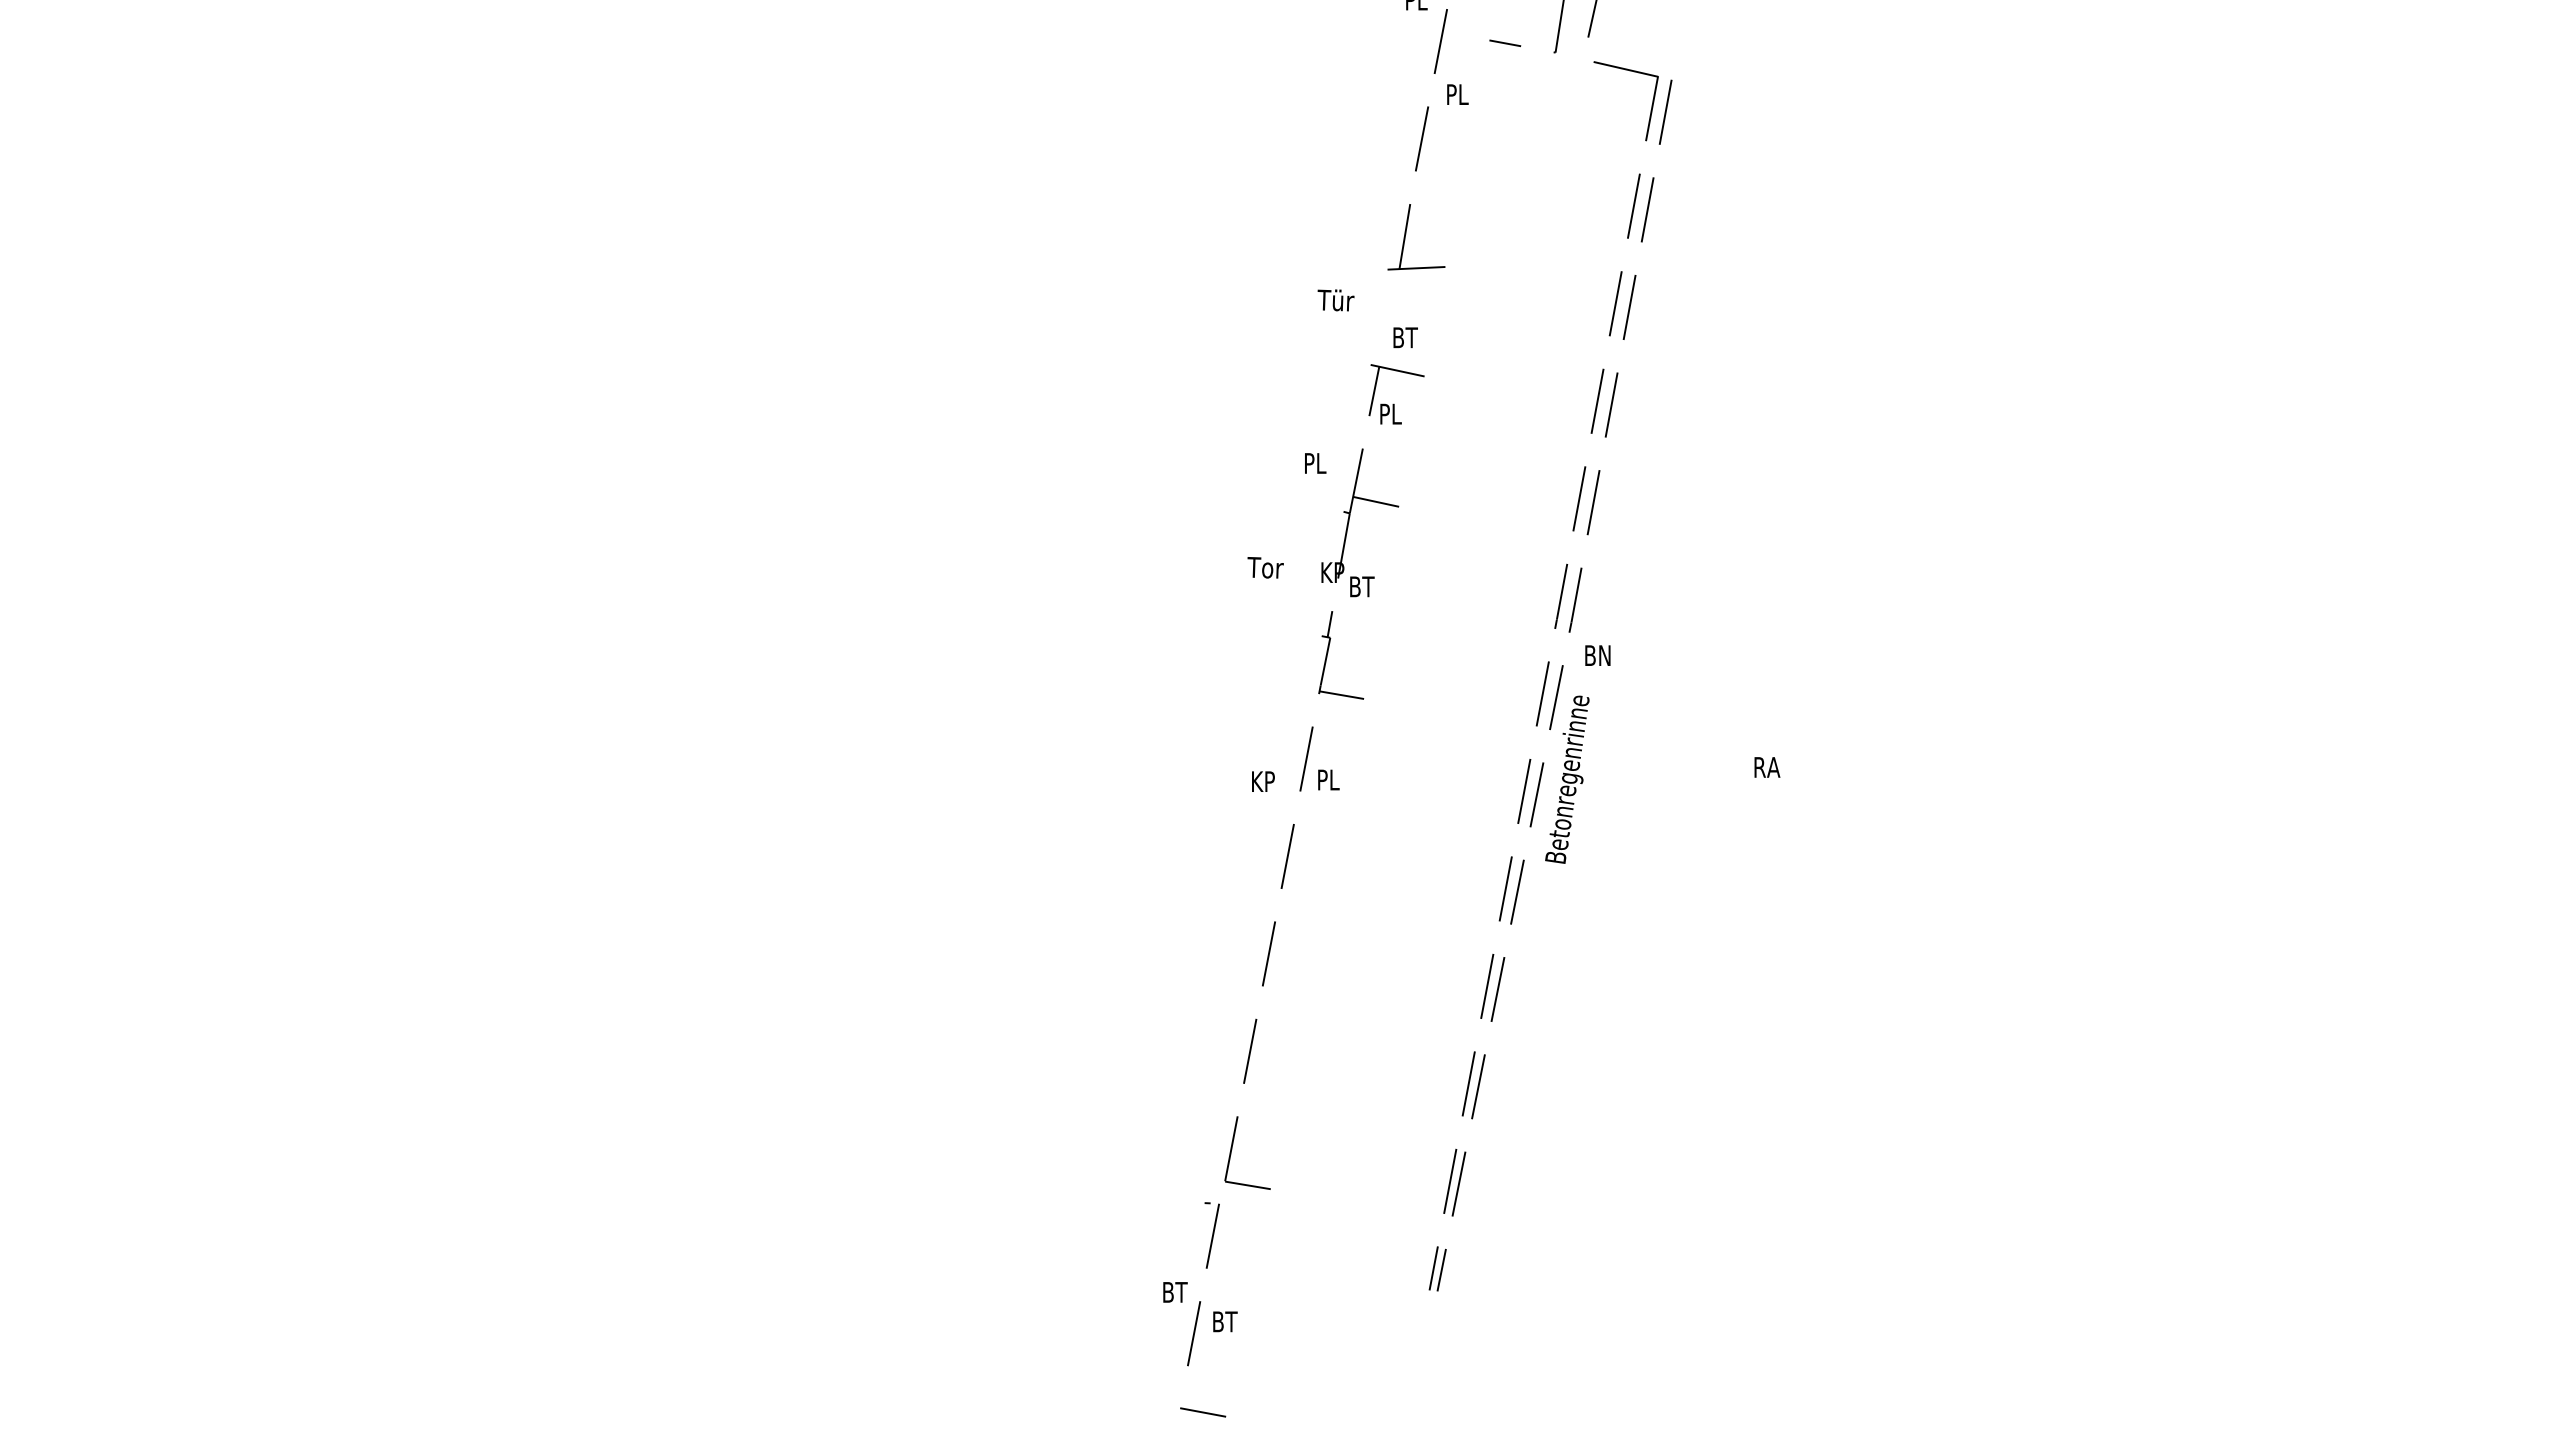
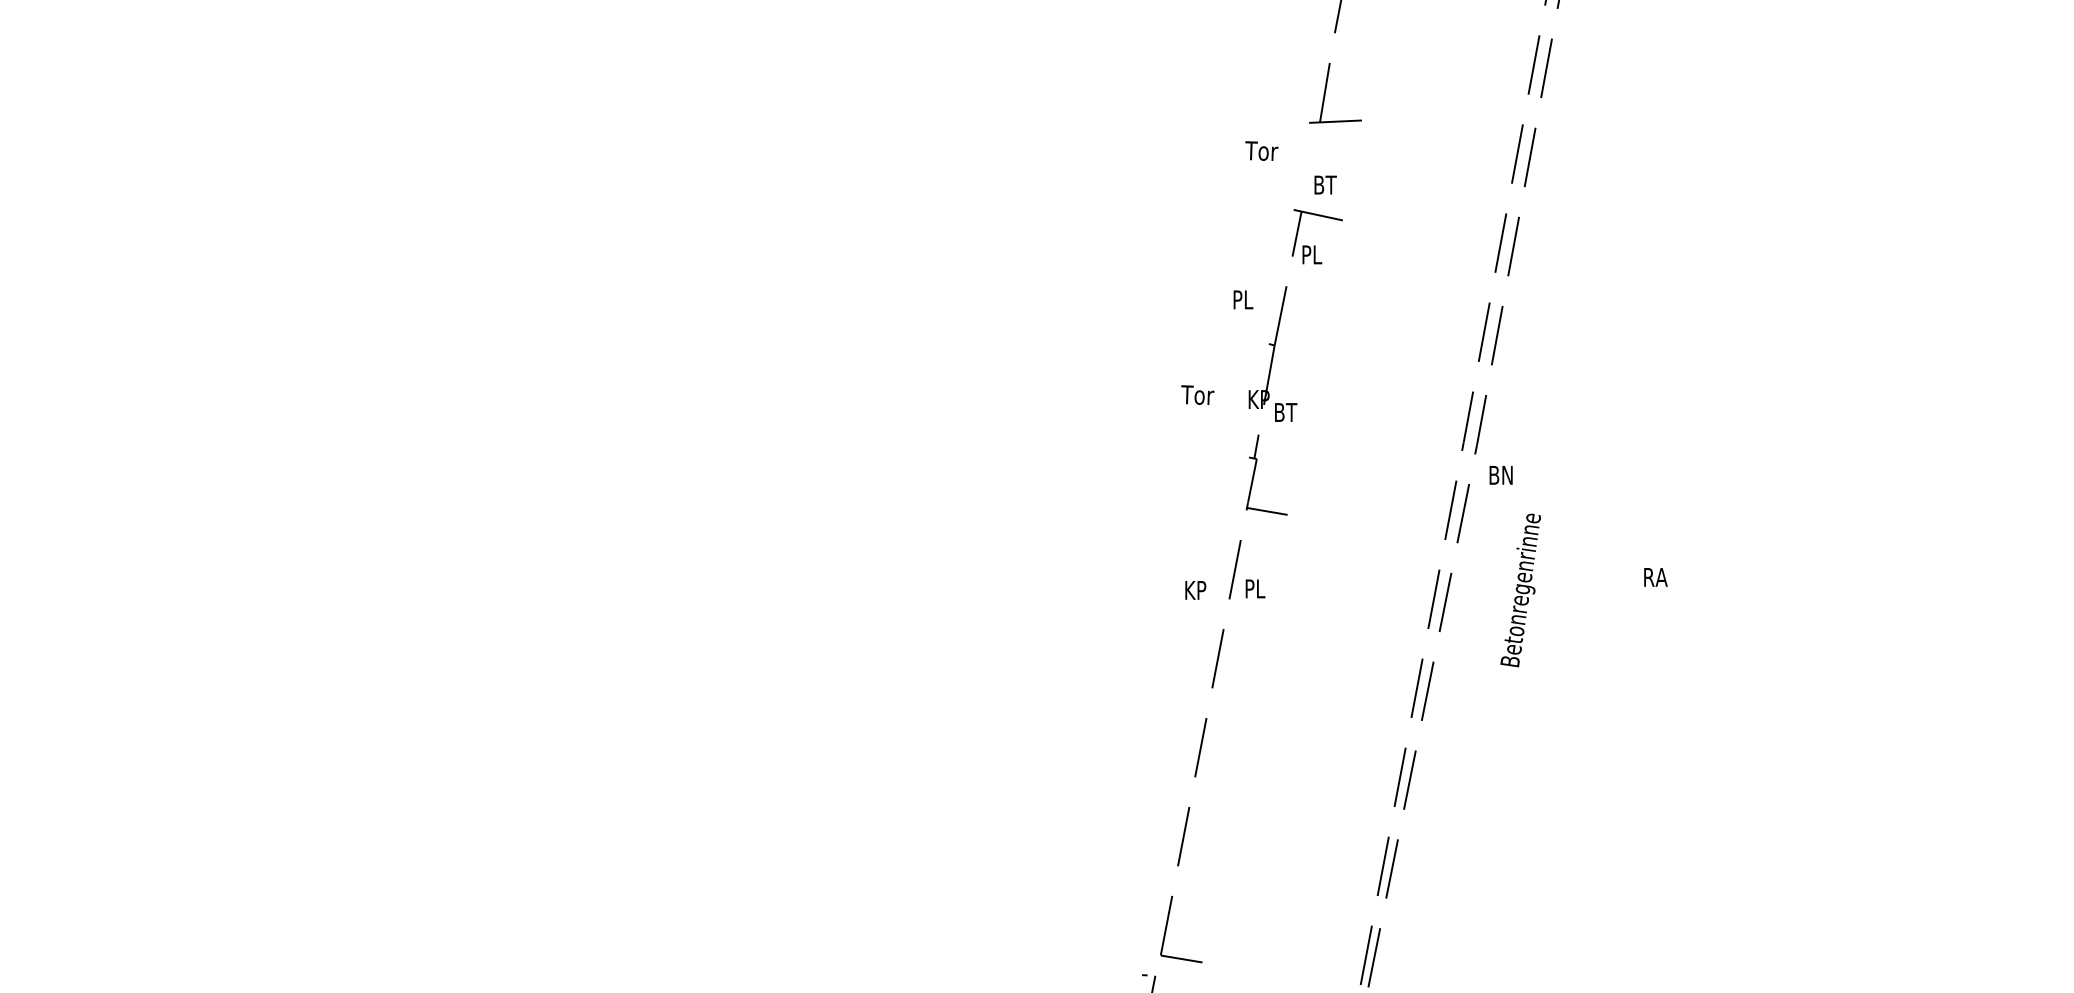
text: (1343, 300) -> (1268, 151), Tür -> Tor
line: (1376, 501) -> (1299, 334), removed
text: (1567, 779) -> (1520, 590), moved

